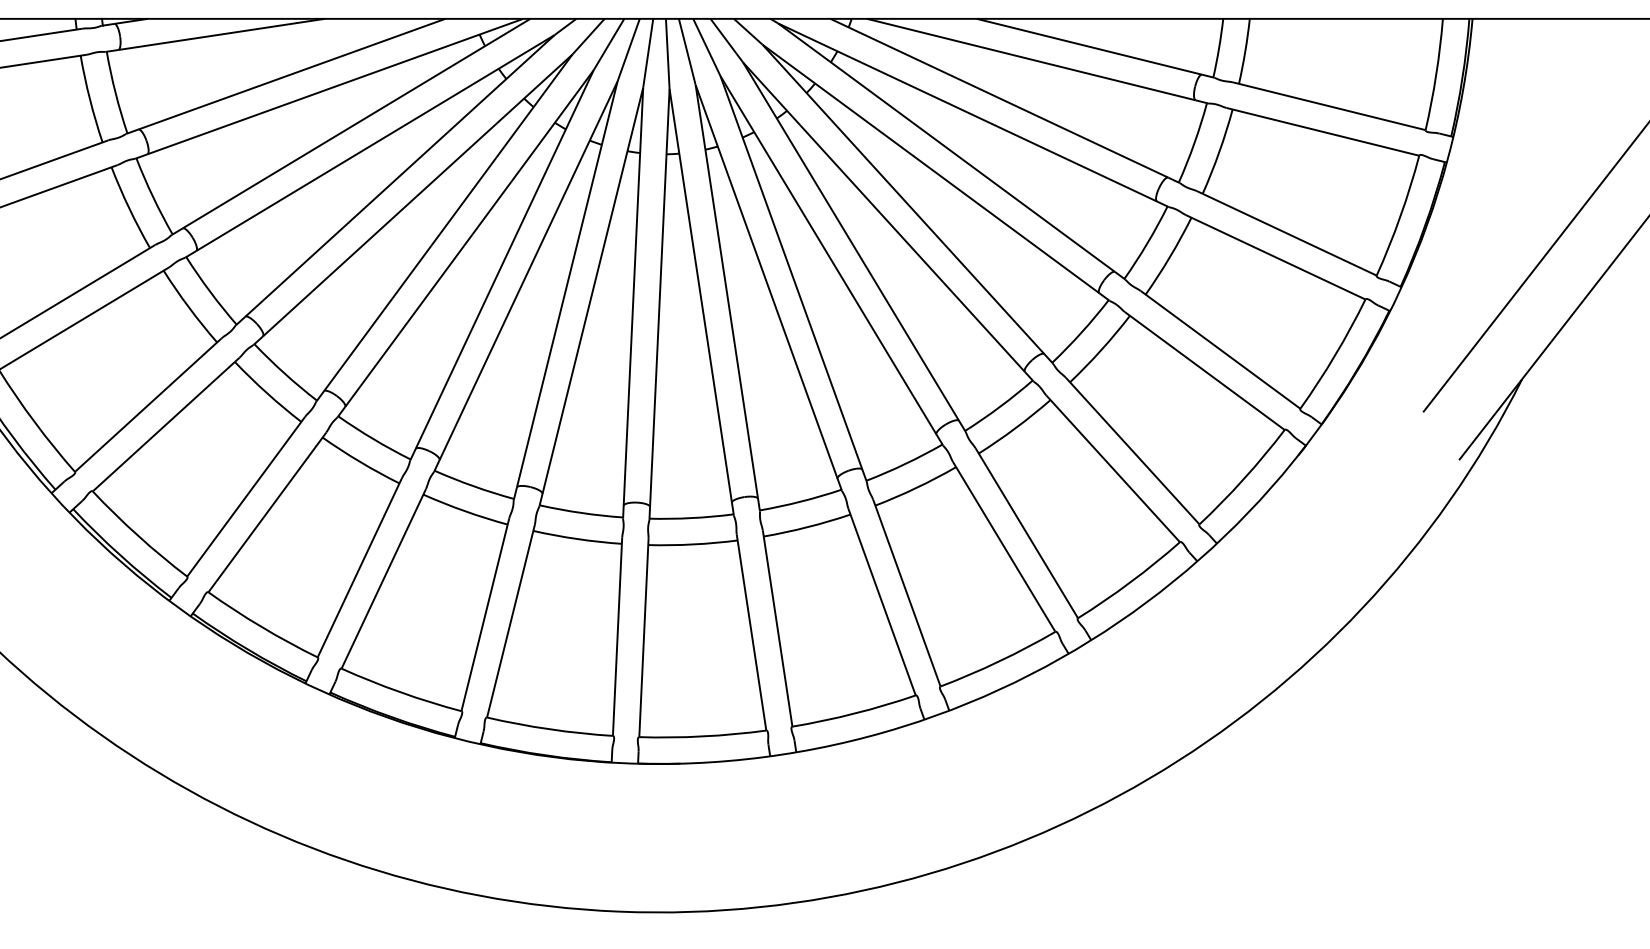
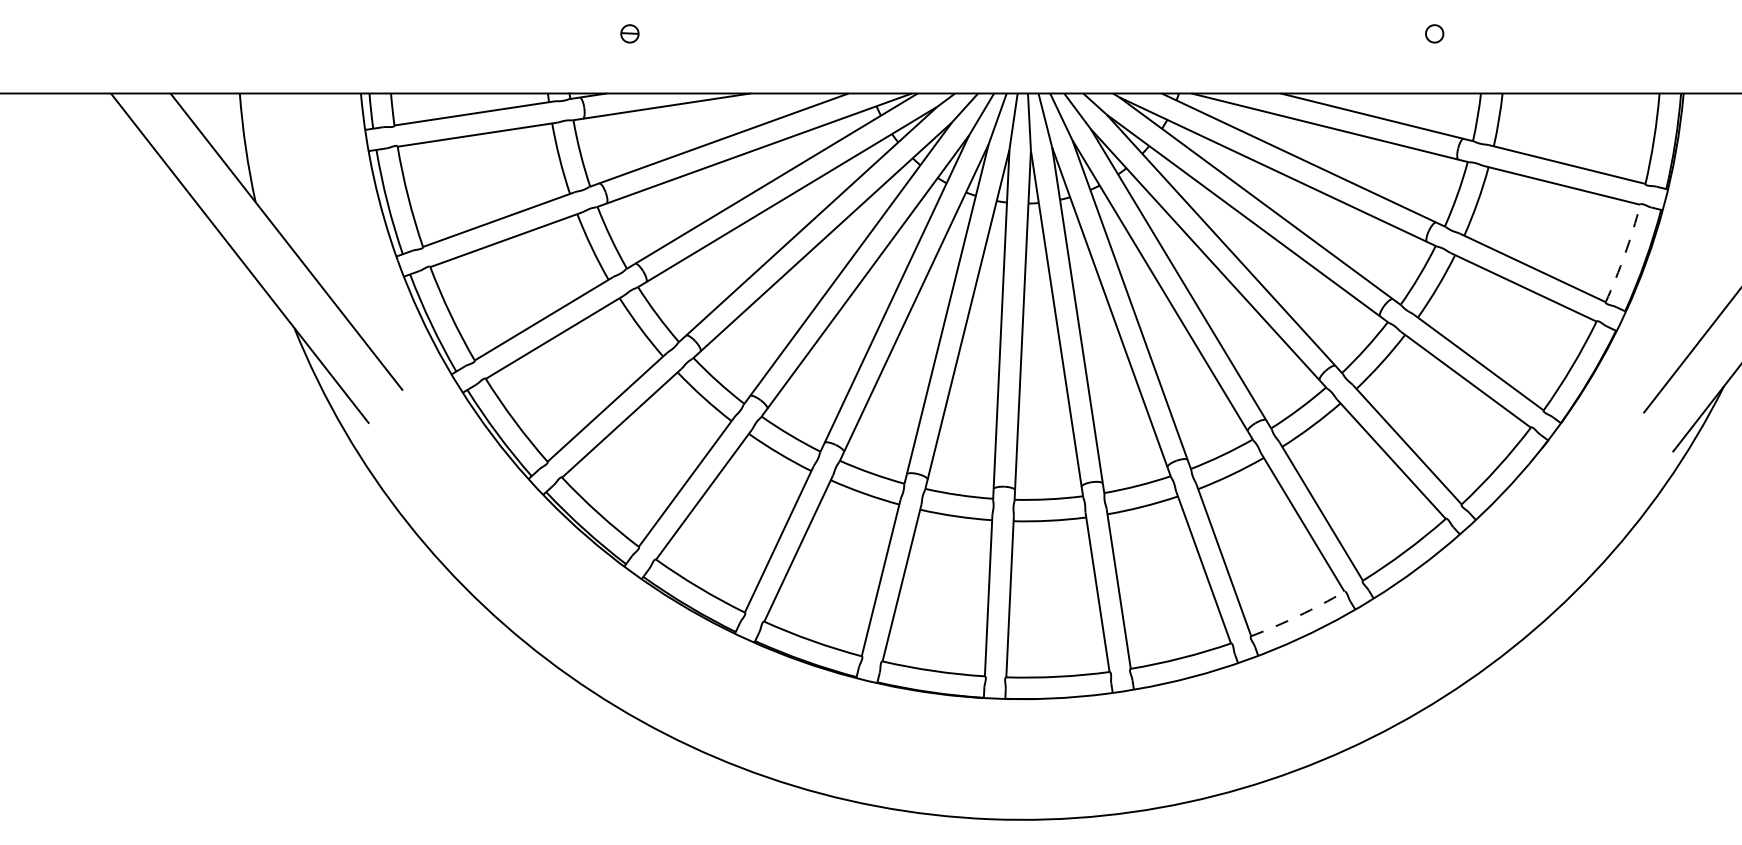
arc: (1401, 216) -> (1625, 254), solid -> dashed
arc: (998, 661) -> (1298, 615), solid -> dashed

